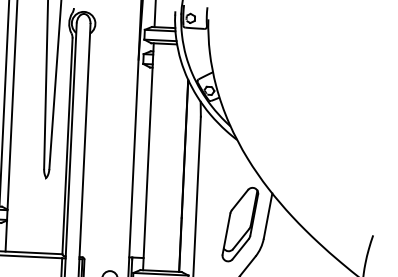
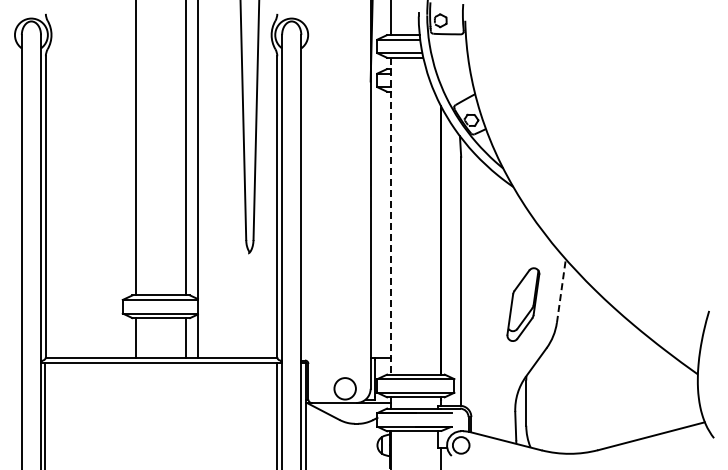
line: (148, 156) -> (390, 216), solid -> dashed
line: (268, 215) -> (561, 290), solid -> dashed
part: (240, 224) -> (523, 304), size x0.7

